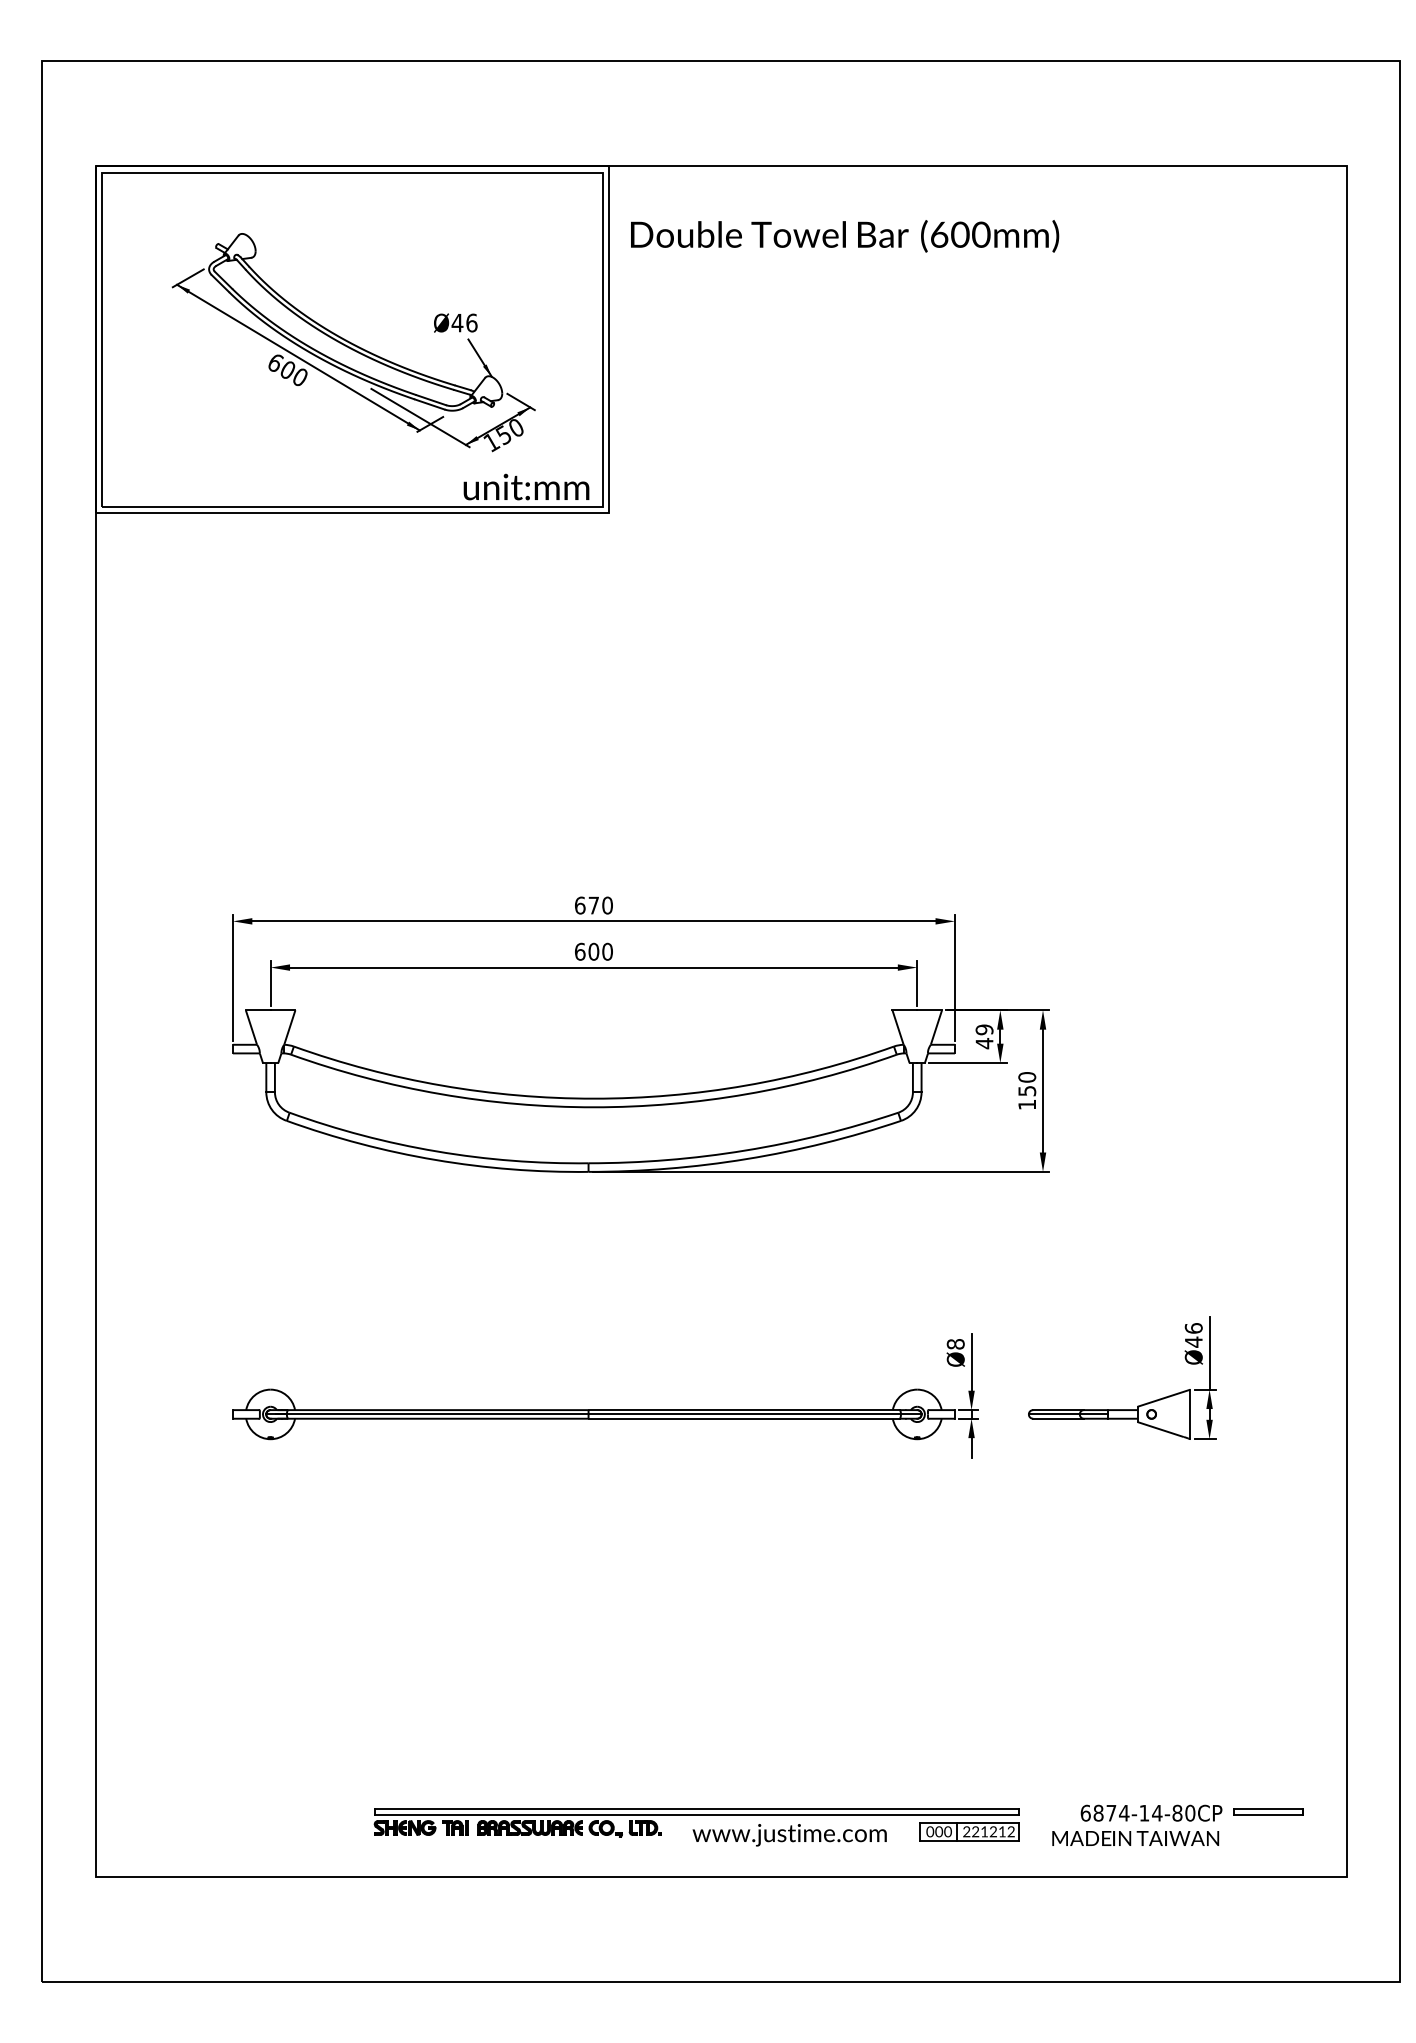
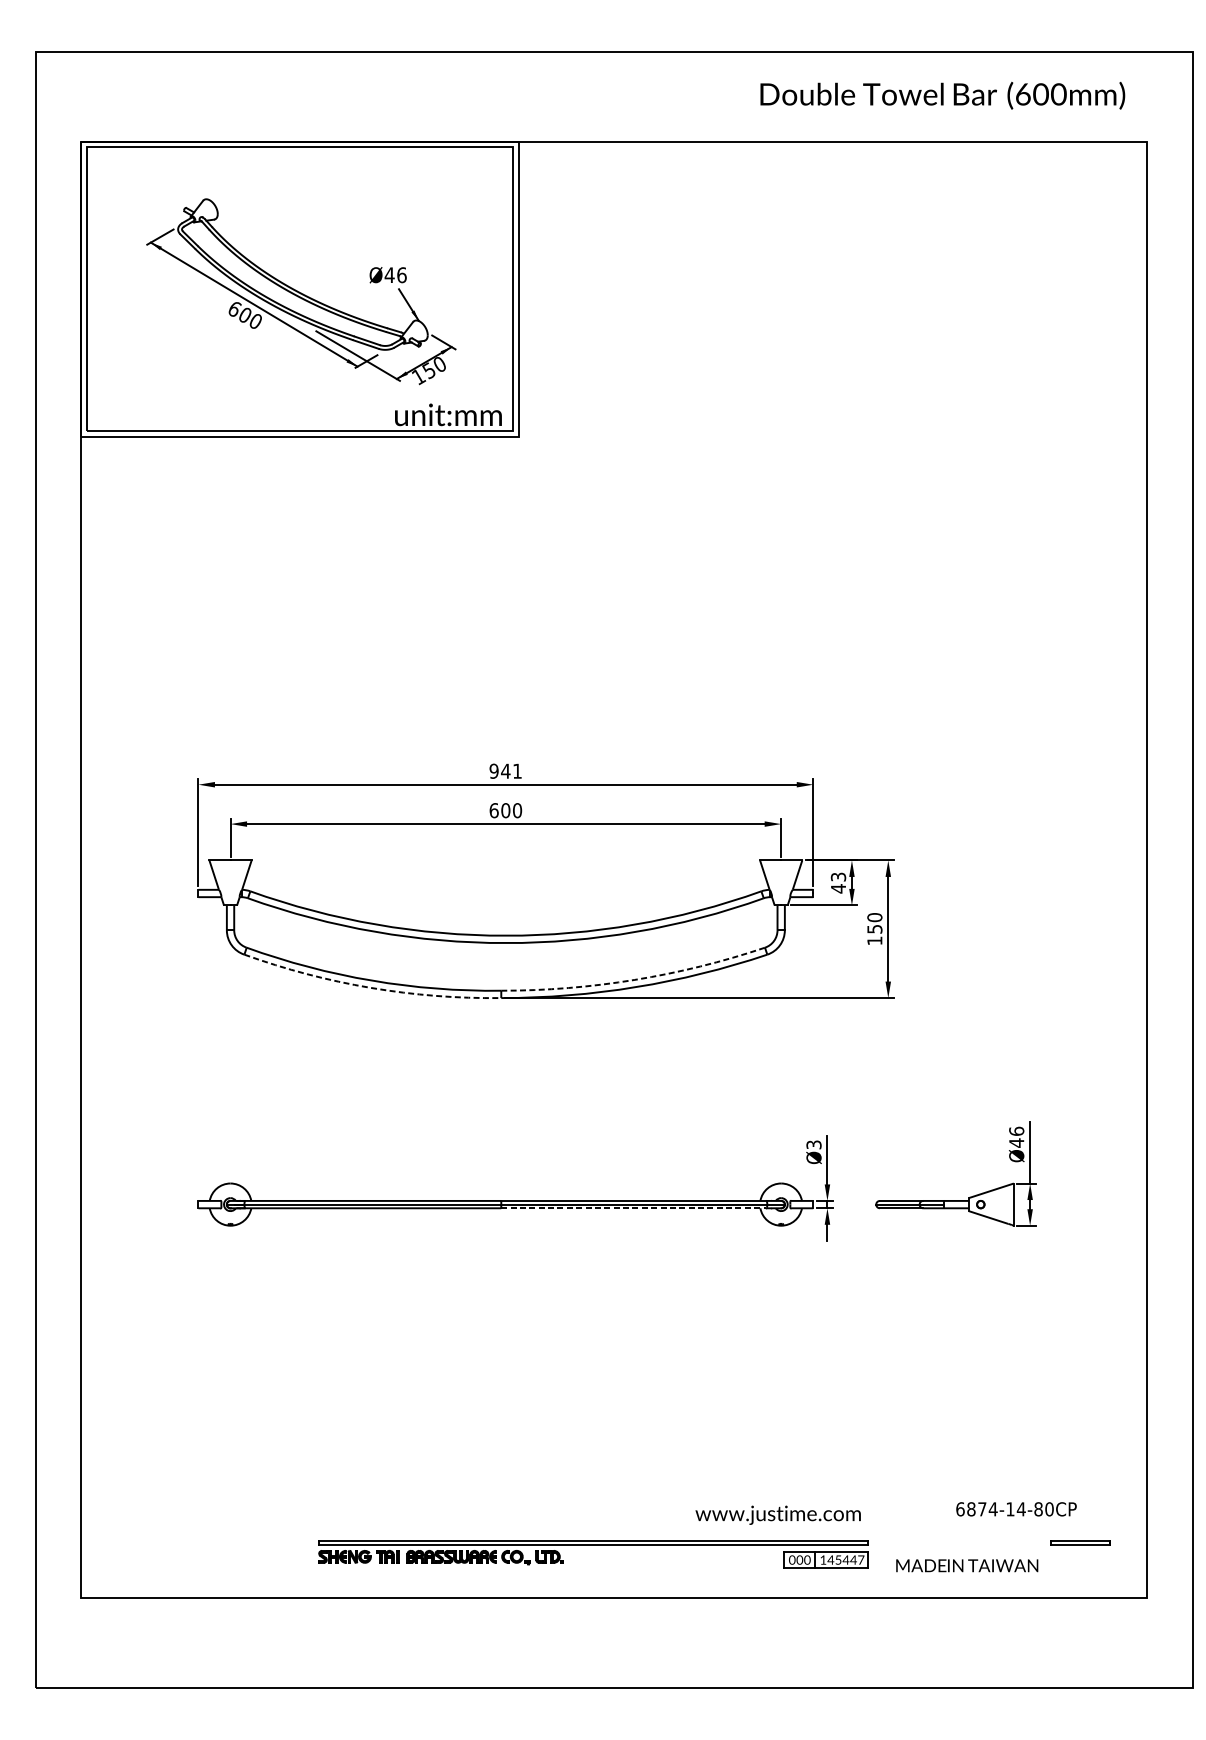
text: (845, 236) -> (943, 95), moved
text: (593, 905) -> (505, 771), 670 -> 941
text: (984, 1029) -> (838, 876), 49 -> 43
arc: (745, 1150) -> (634, 979), solid -> dashed
arc: (435, 1159) -> (370, 987), solid -> dashed
text: (955, 1344) -> (813, 1145), Ø8 -> Ø3
line: (744, 1418) -> (634, 1208), solid -> dashed
text: (1151, 1812) -> (1016, 1508), moved
text: (988, 1831) -> (841, 1559), 221212 -> 145447
text: (789, 1835) -> (778, 1515), moved

